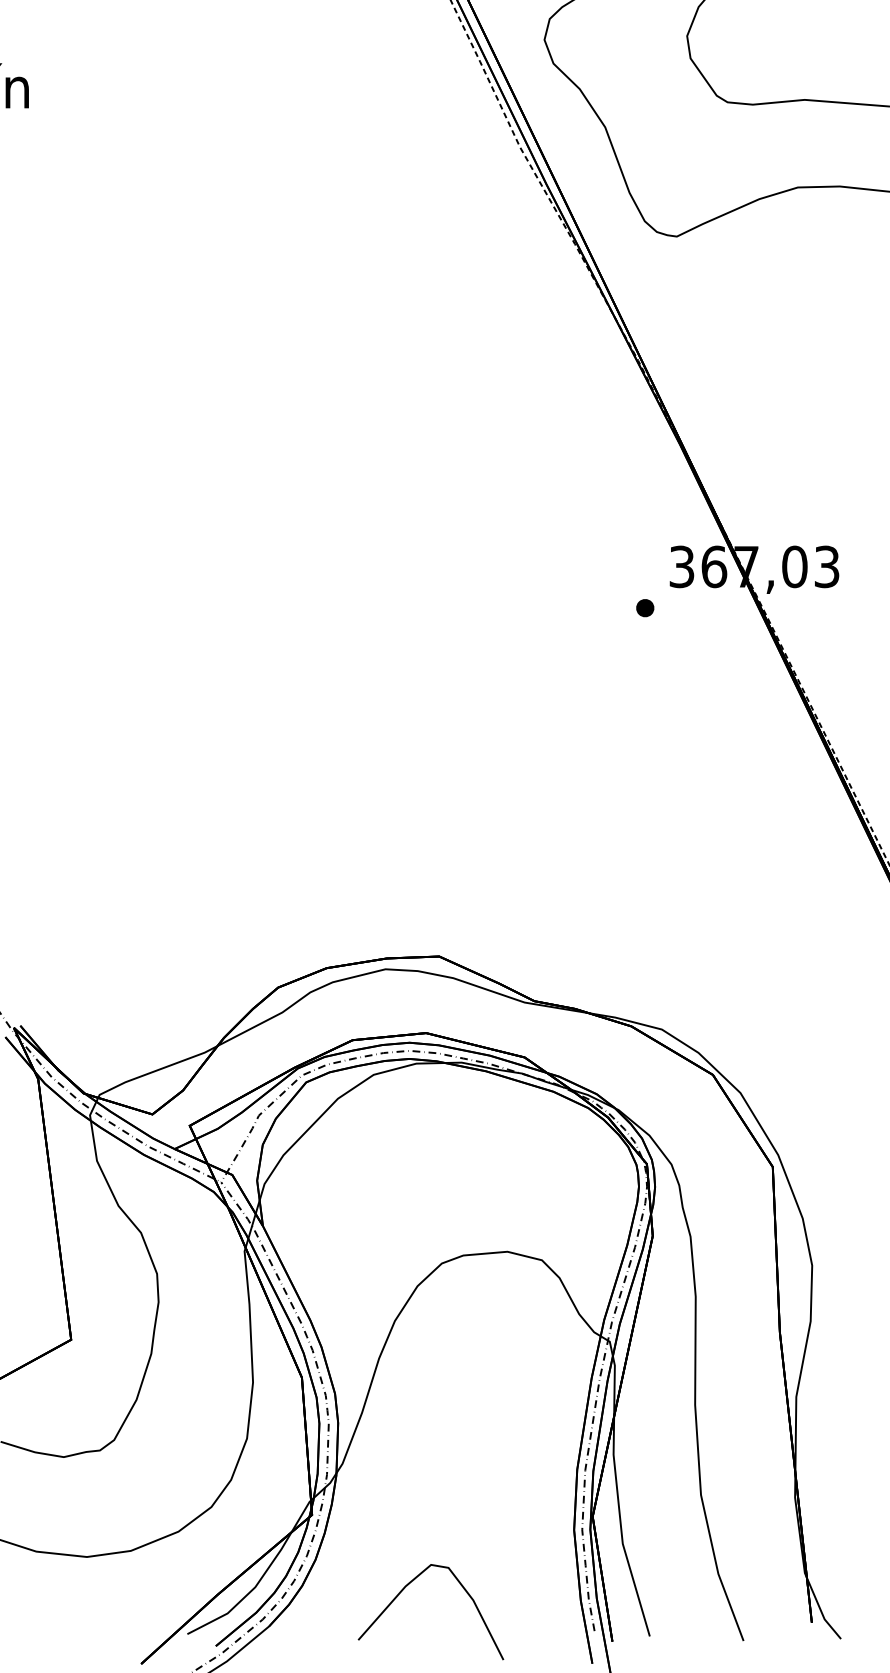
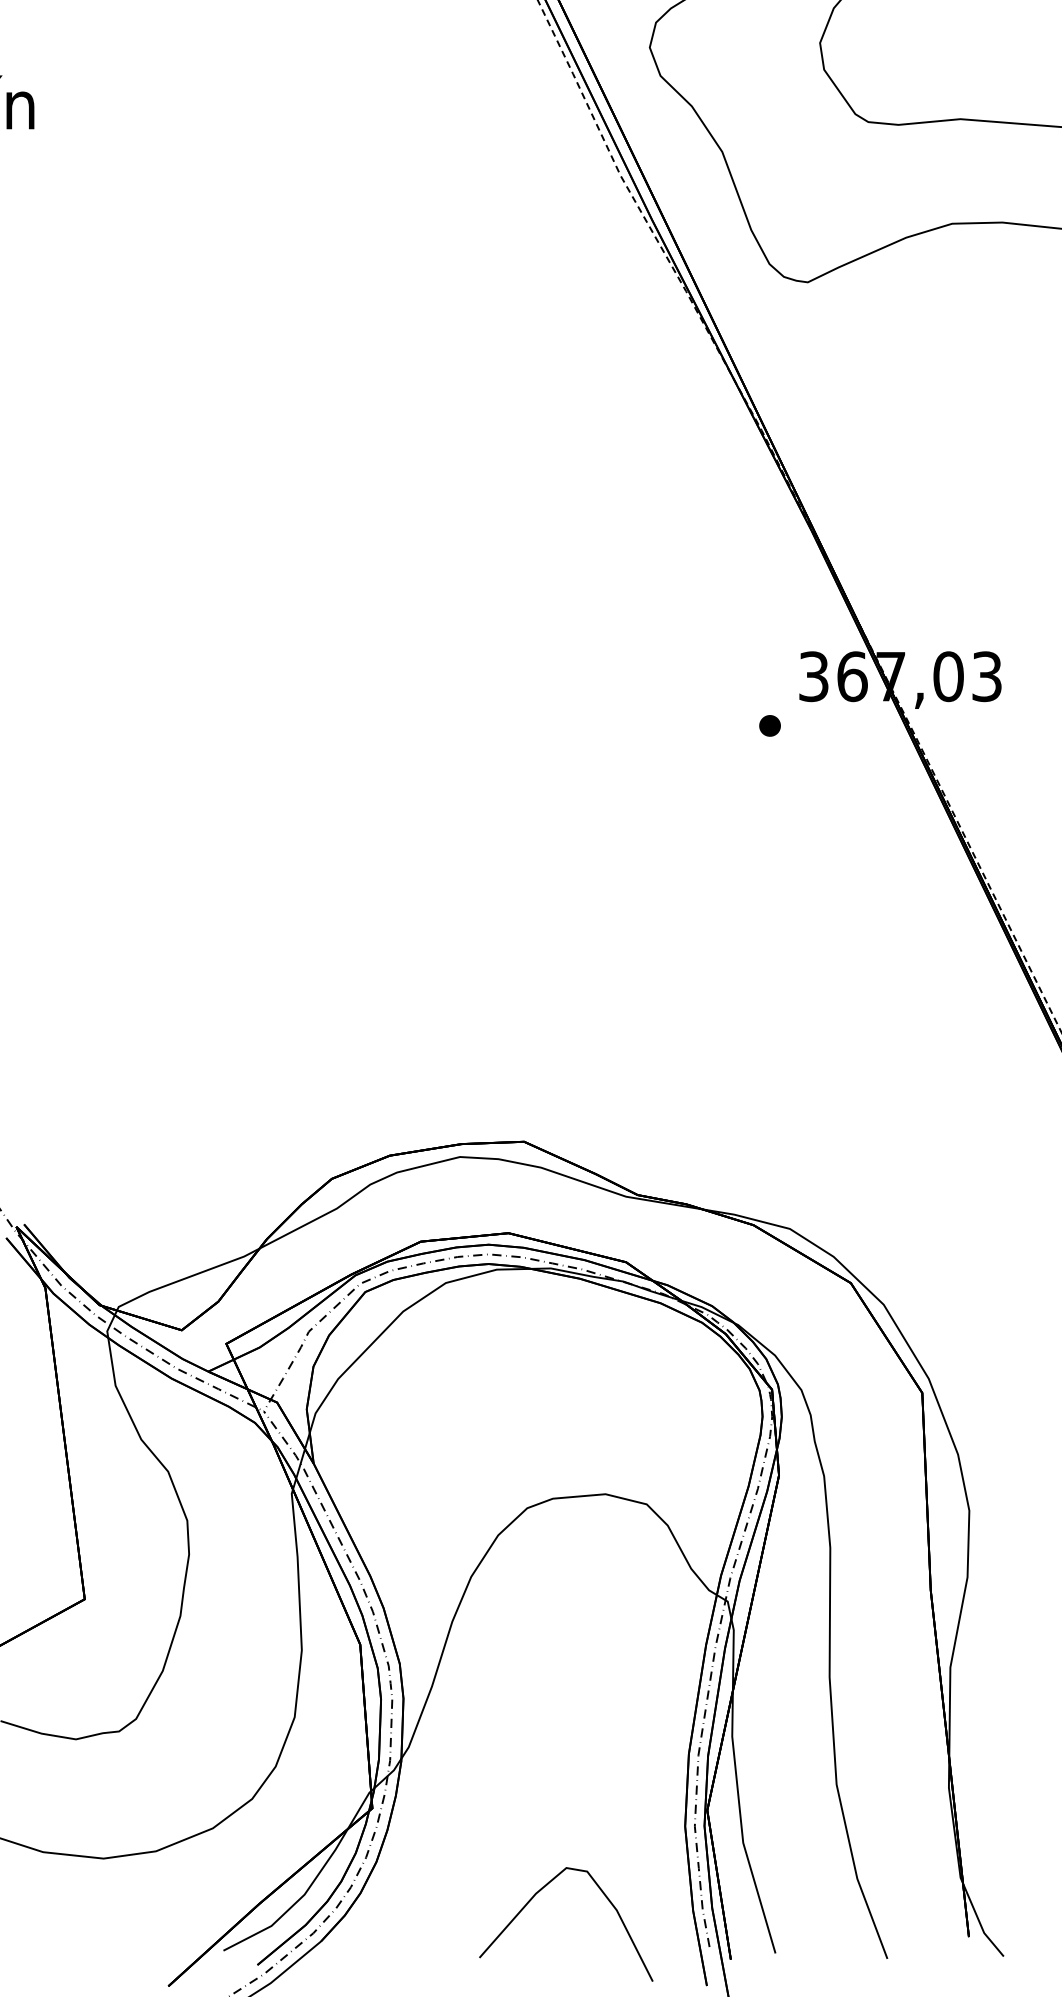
curve: (409, 1584) -> (540, 1891), moved

